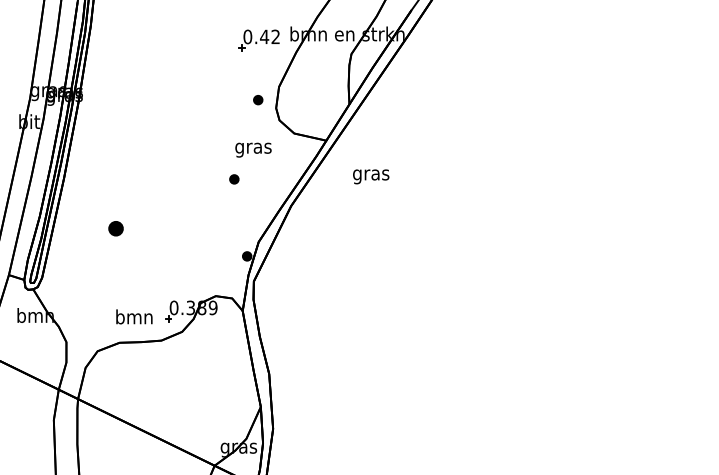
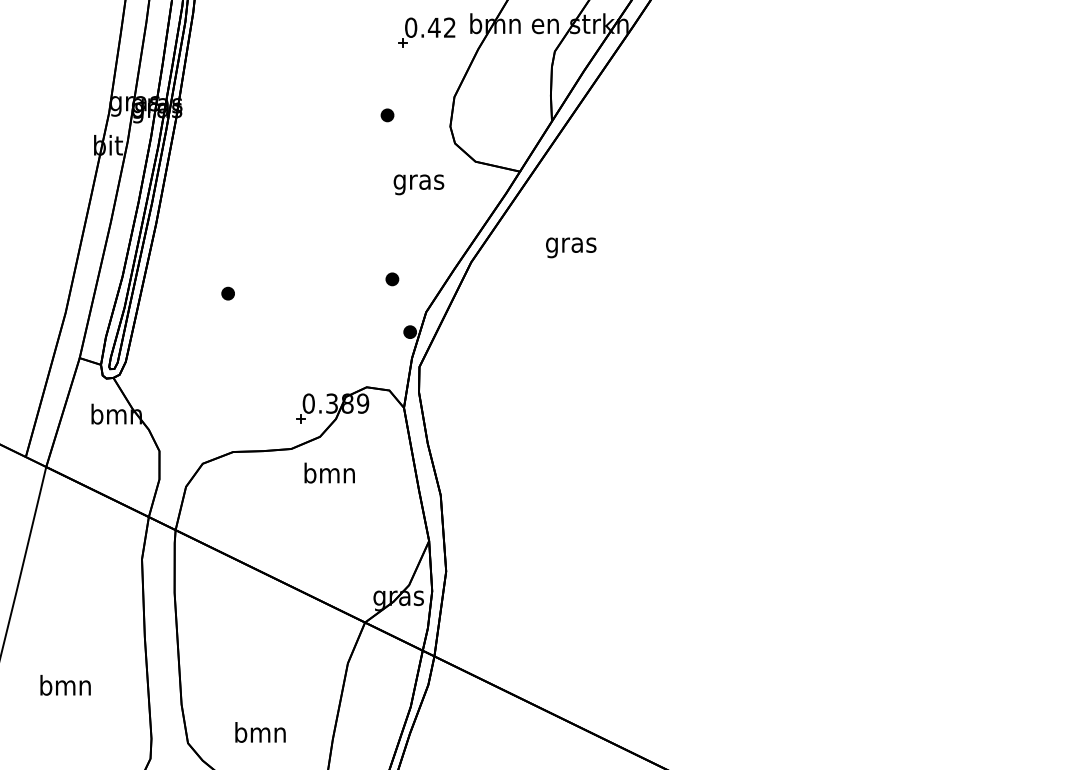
part: (258, 100) -> (387, 115), moved
text: (371, 176) -> (571, 247), moved
part: (234, 179) -> (392, 279), moved
part: (115, 228) -> (227, 293), size x0.62
text: (134, 316) -> (329, 472), moved

